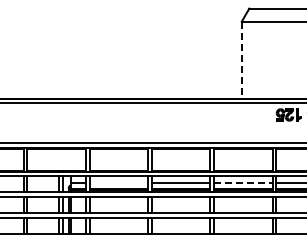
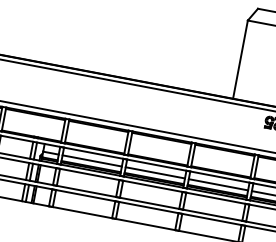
line: (241, 60) -> (240, 59), dashed -> solid
line: (118, 183) -> (91, 161), added
line: (243, 183) -> (218, 184), dashed -> solid

